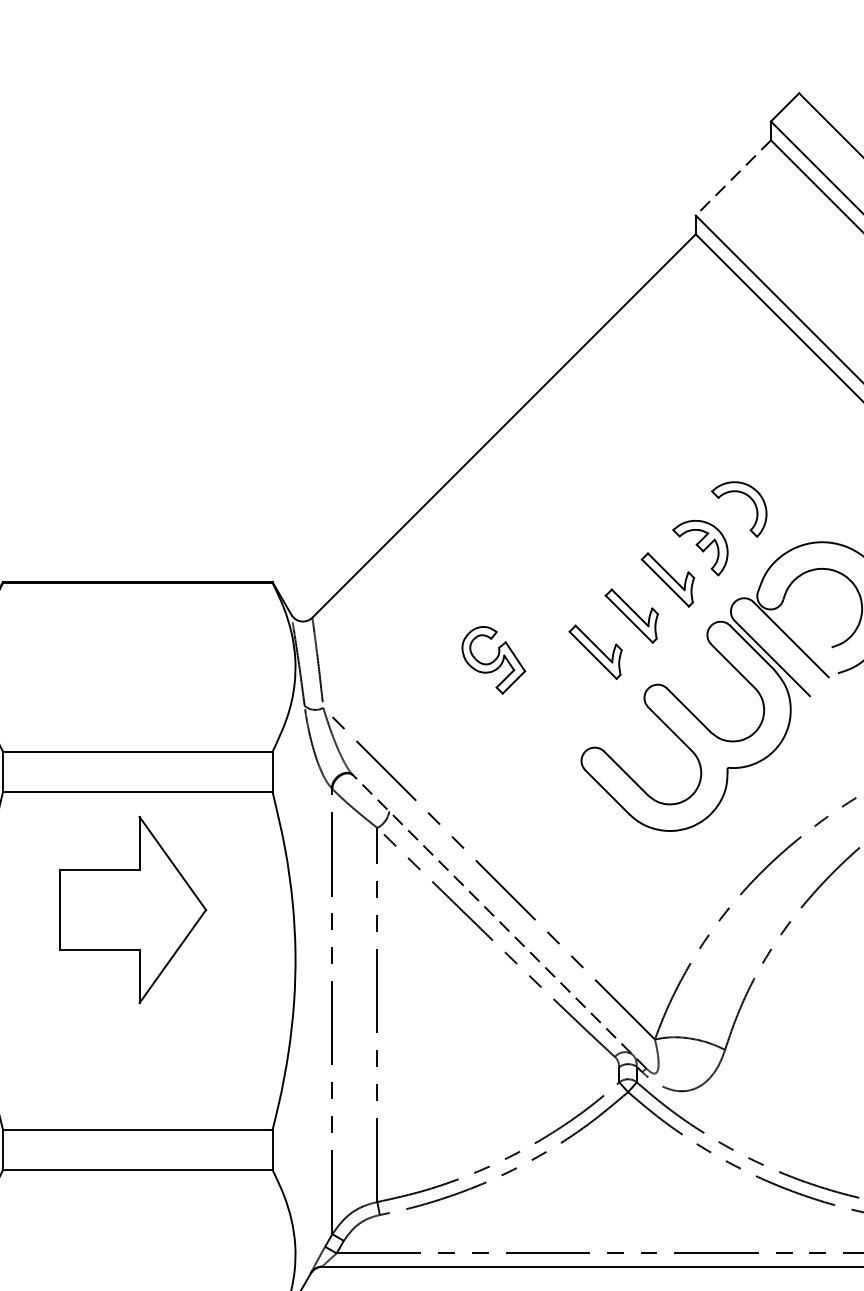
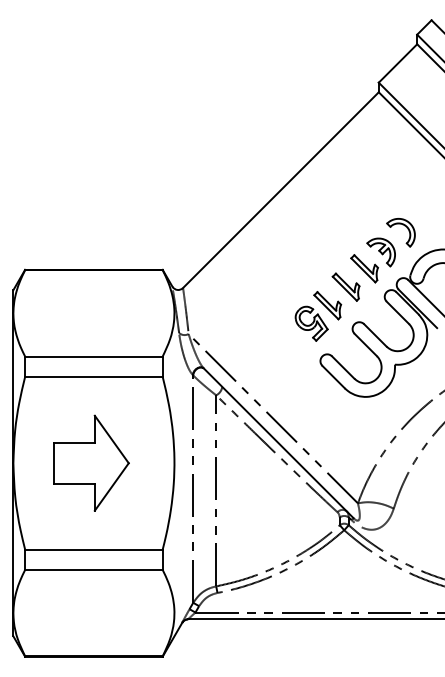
line: (732, 177) -> (397, 63), dashed -> solid
part: (493, 659) -> (311, 323), moved
part: (133, 908) -> (91, 462), moved
line: (499, 920) -> (278, 442), dashed -> solid

